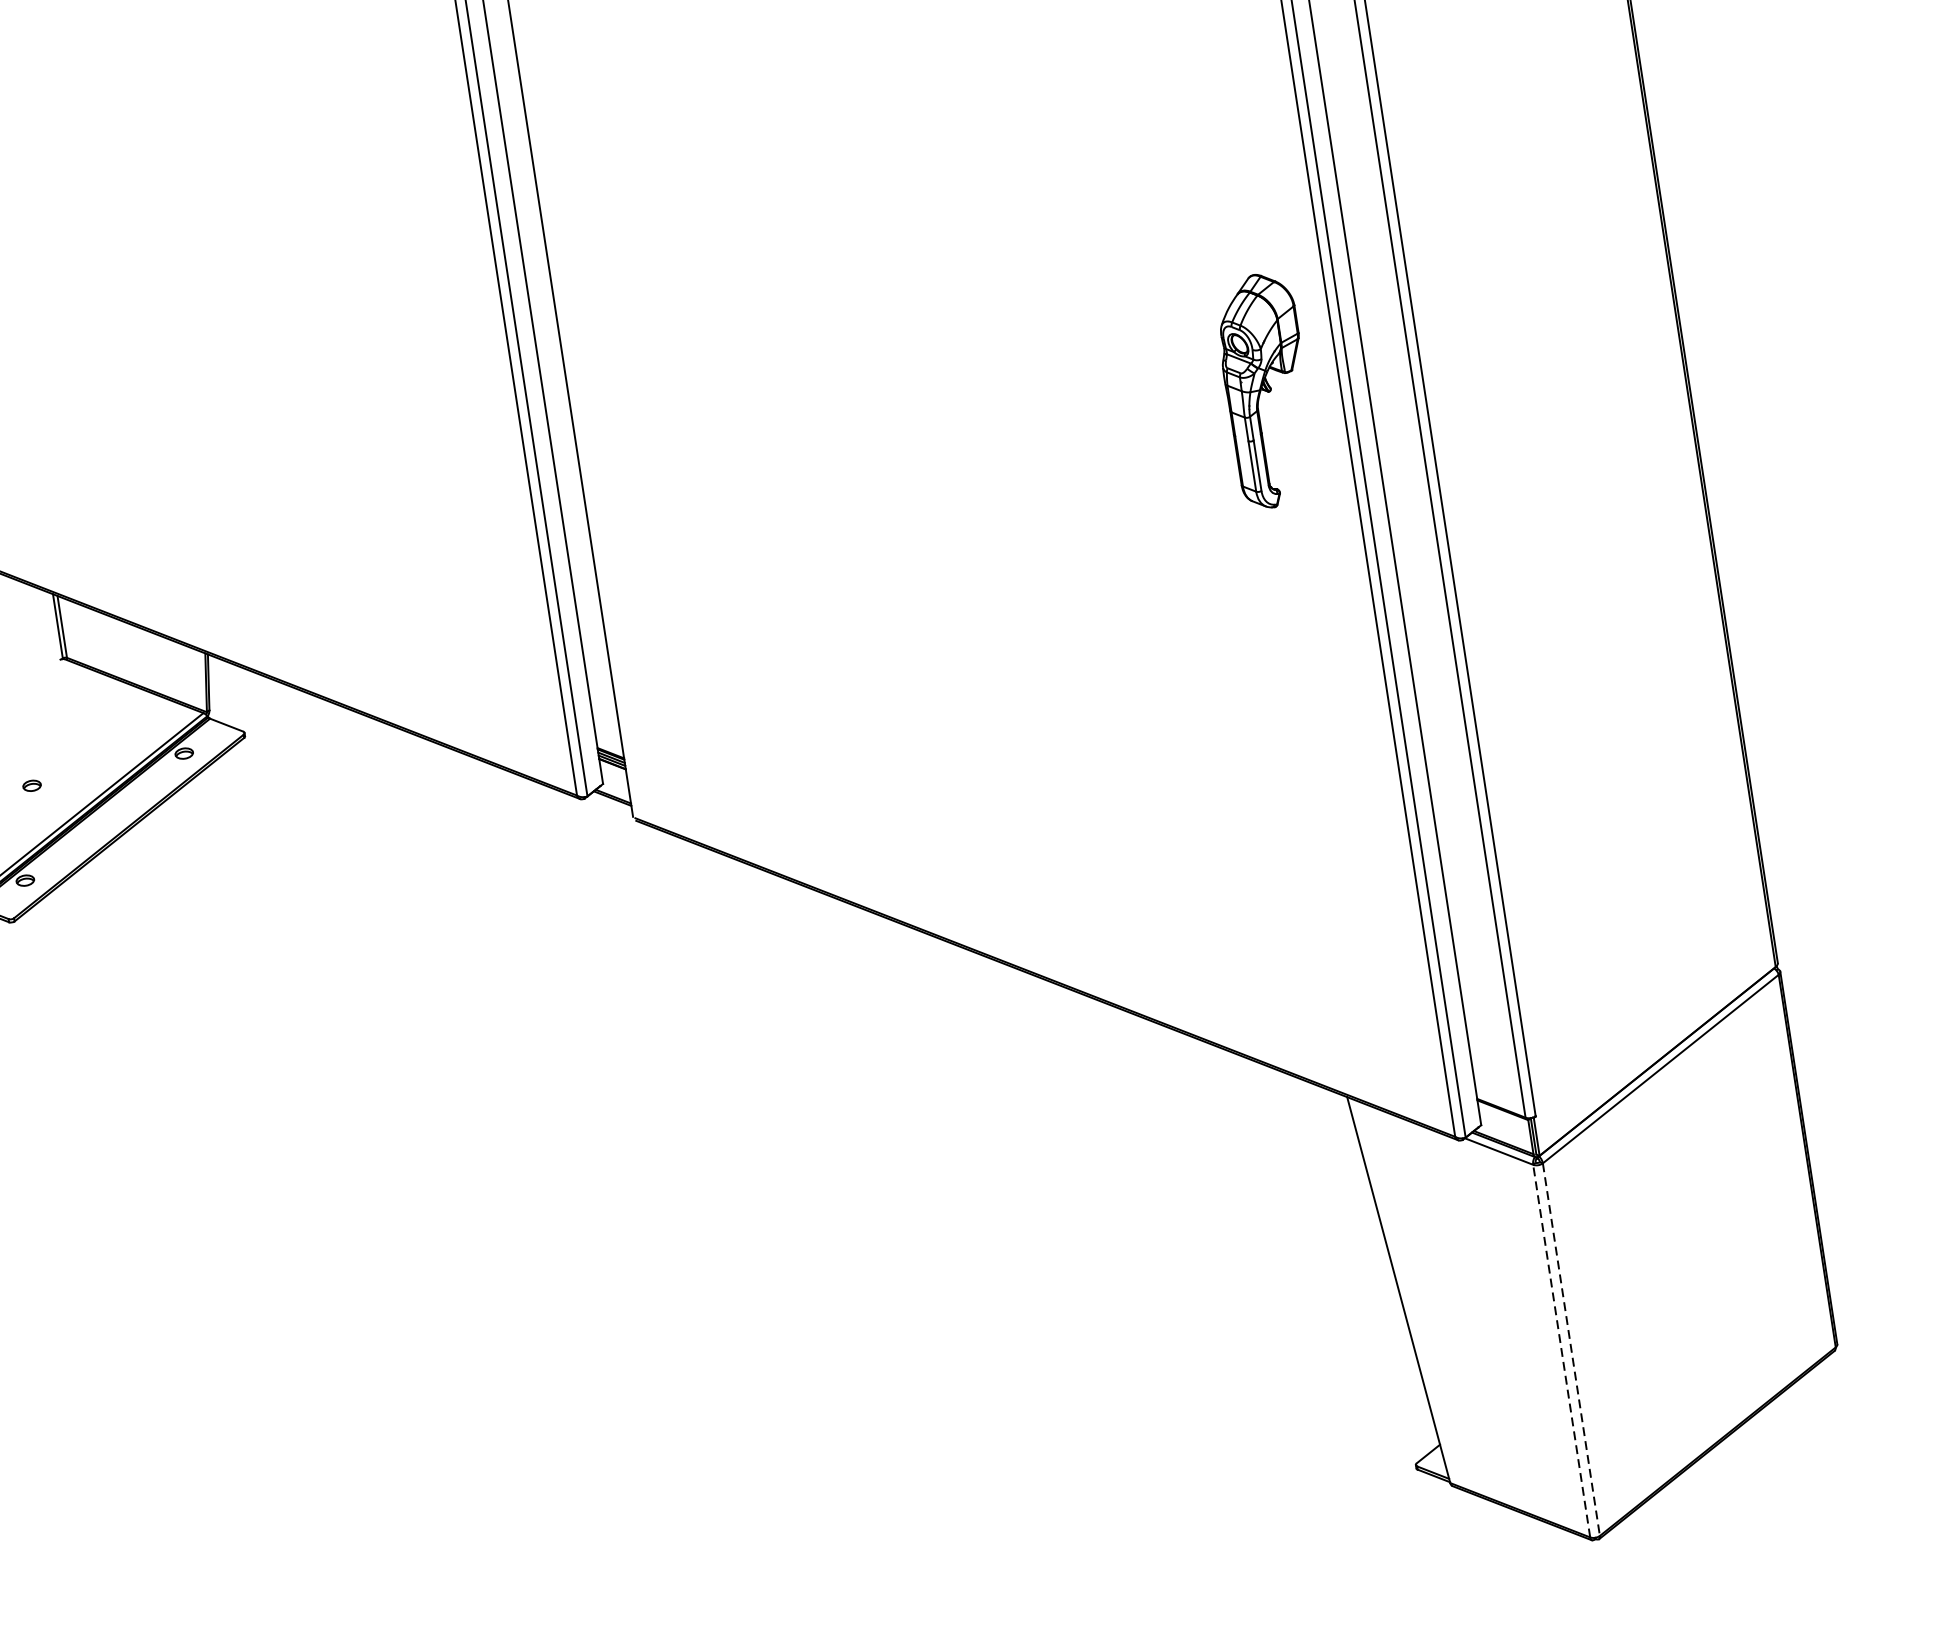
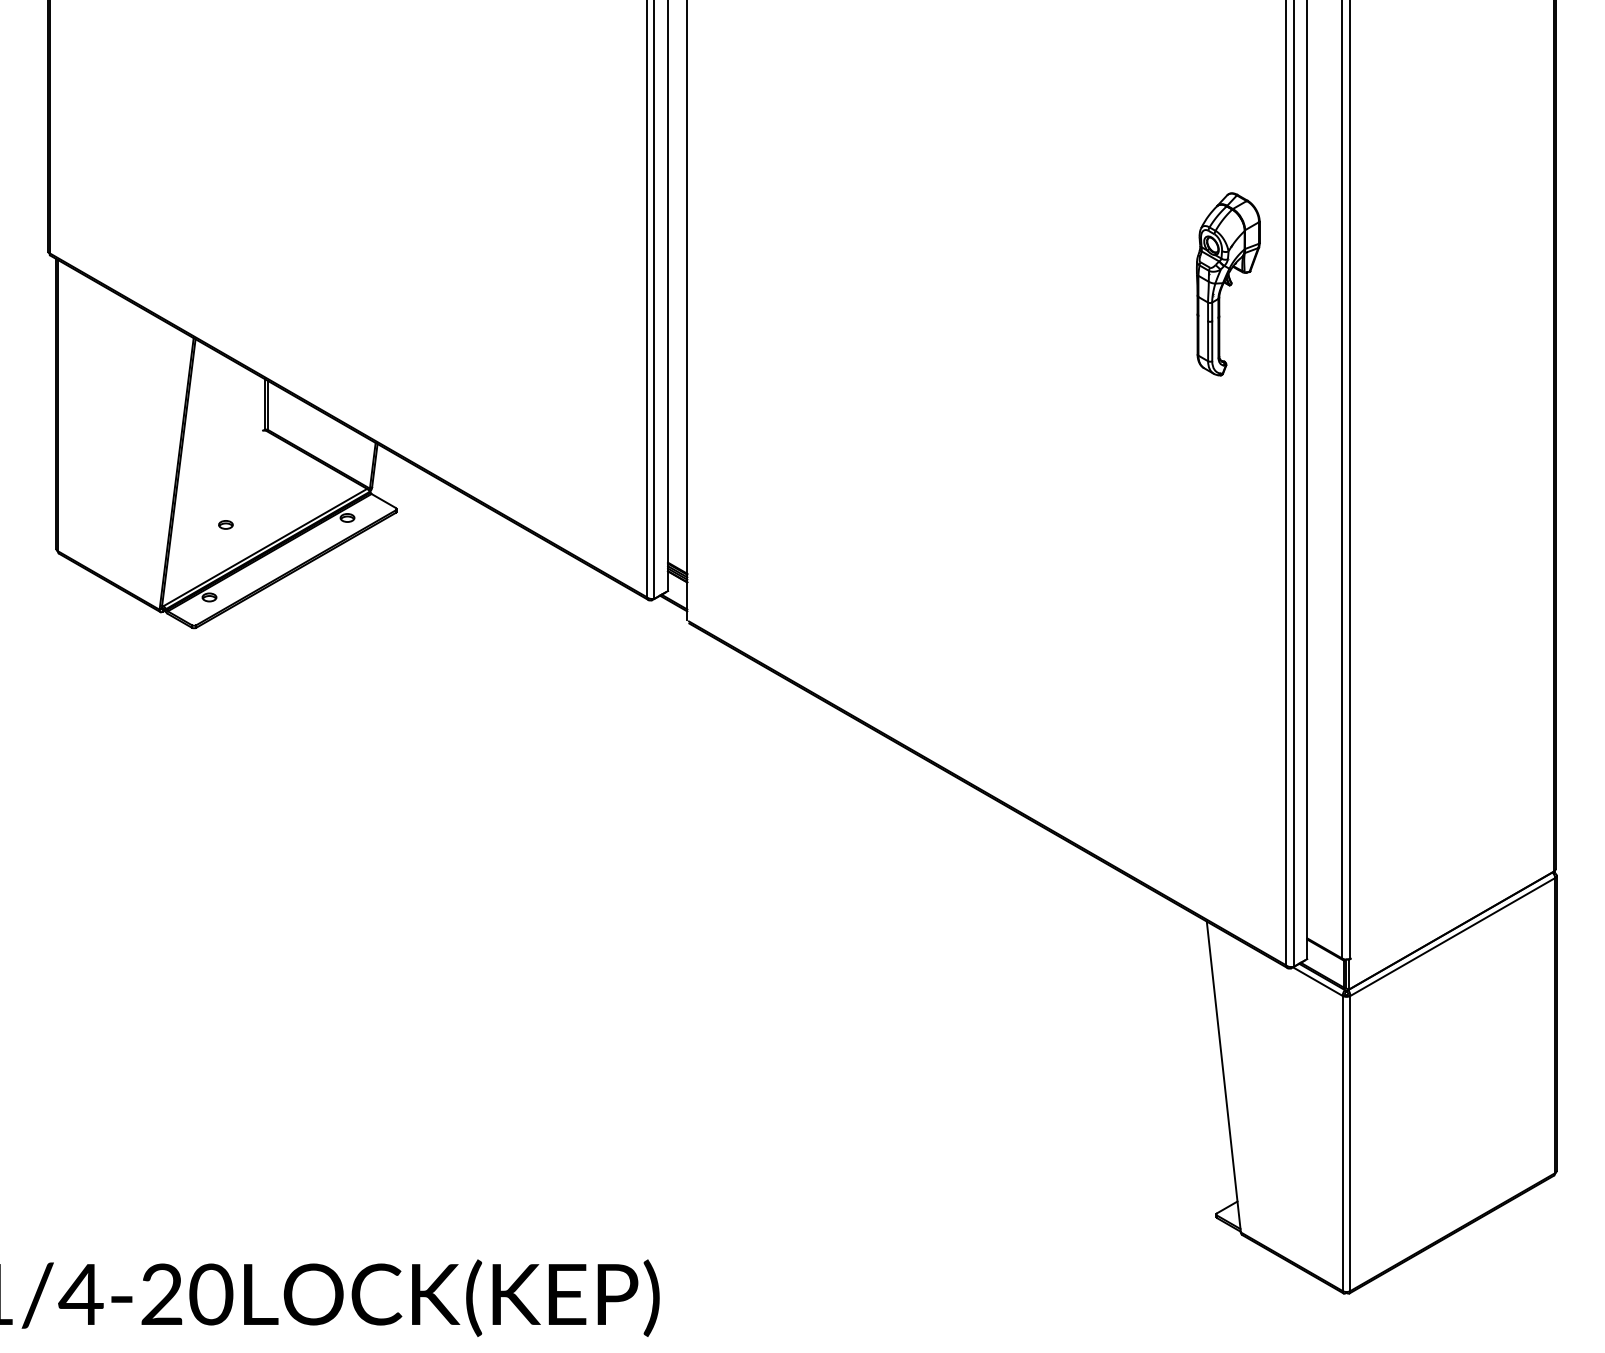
part: (1267, 390) -> (1228, 284), moved
line: (1571, 1349) -> (1350, 1143), dashed -> solid
line: (1561, 1351) -> (1342, 1143), dashed -> solid

